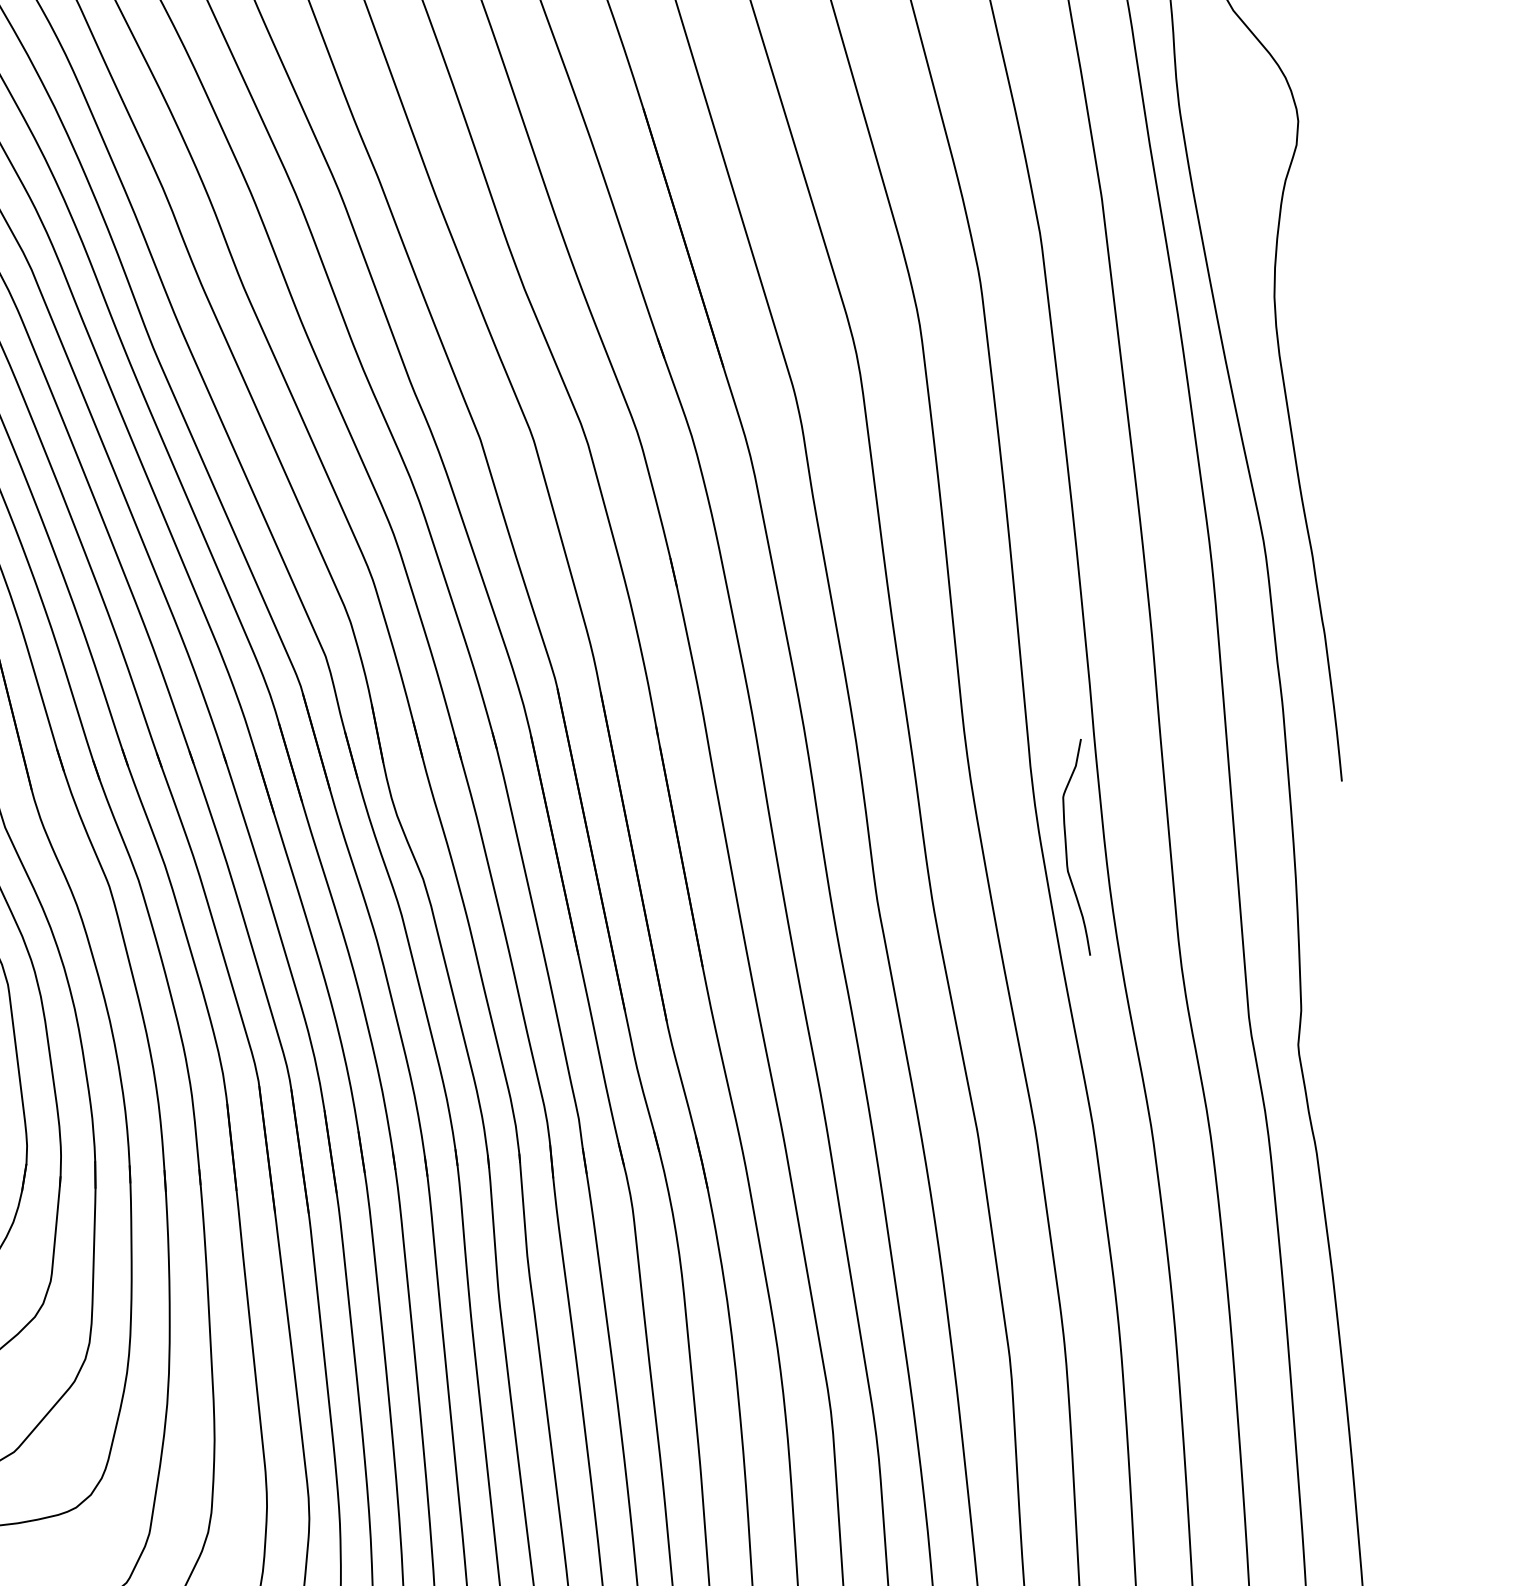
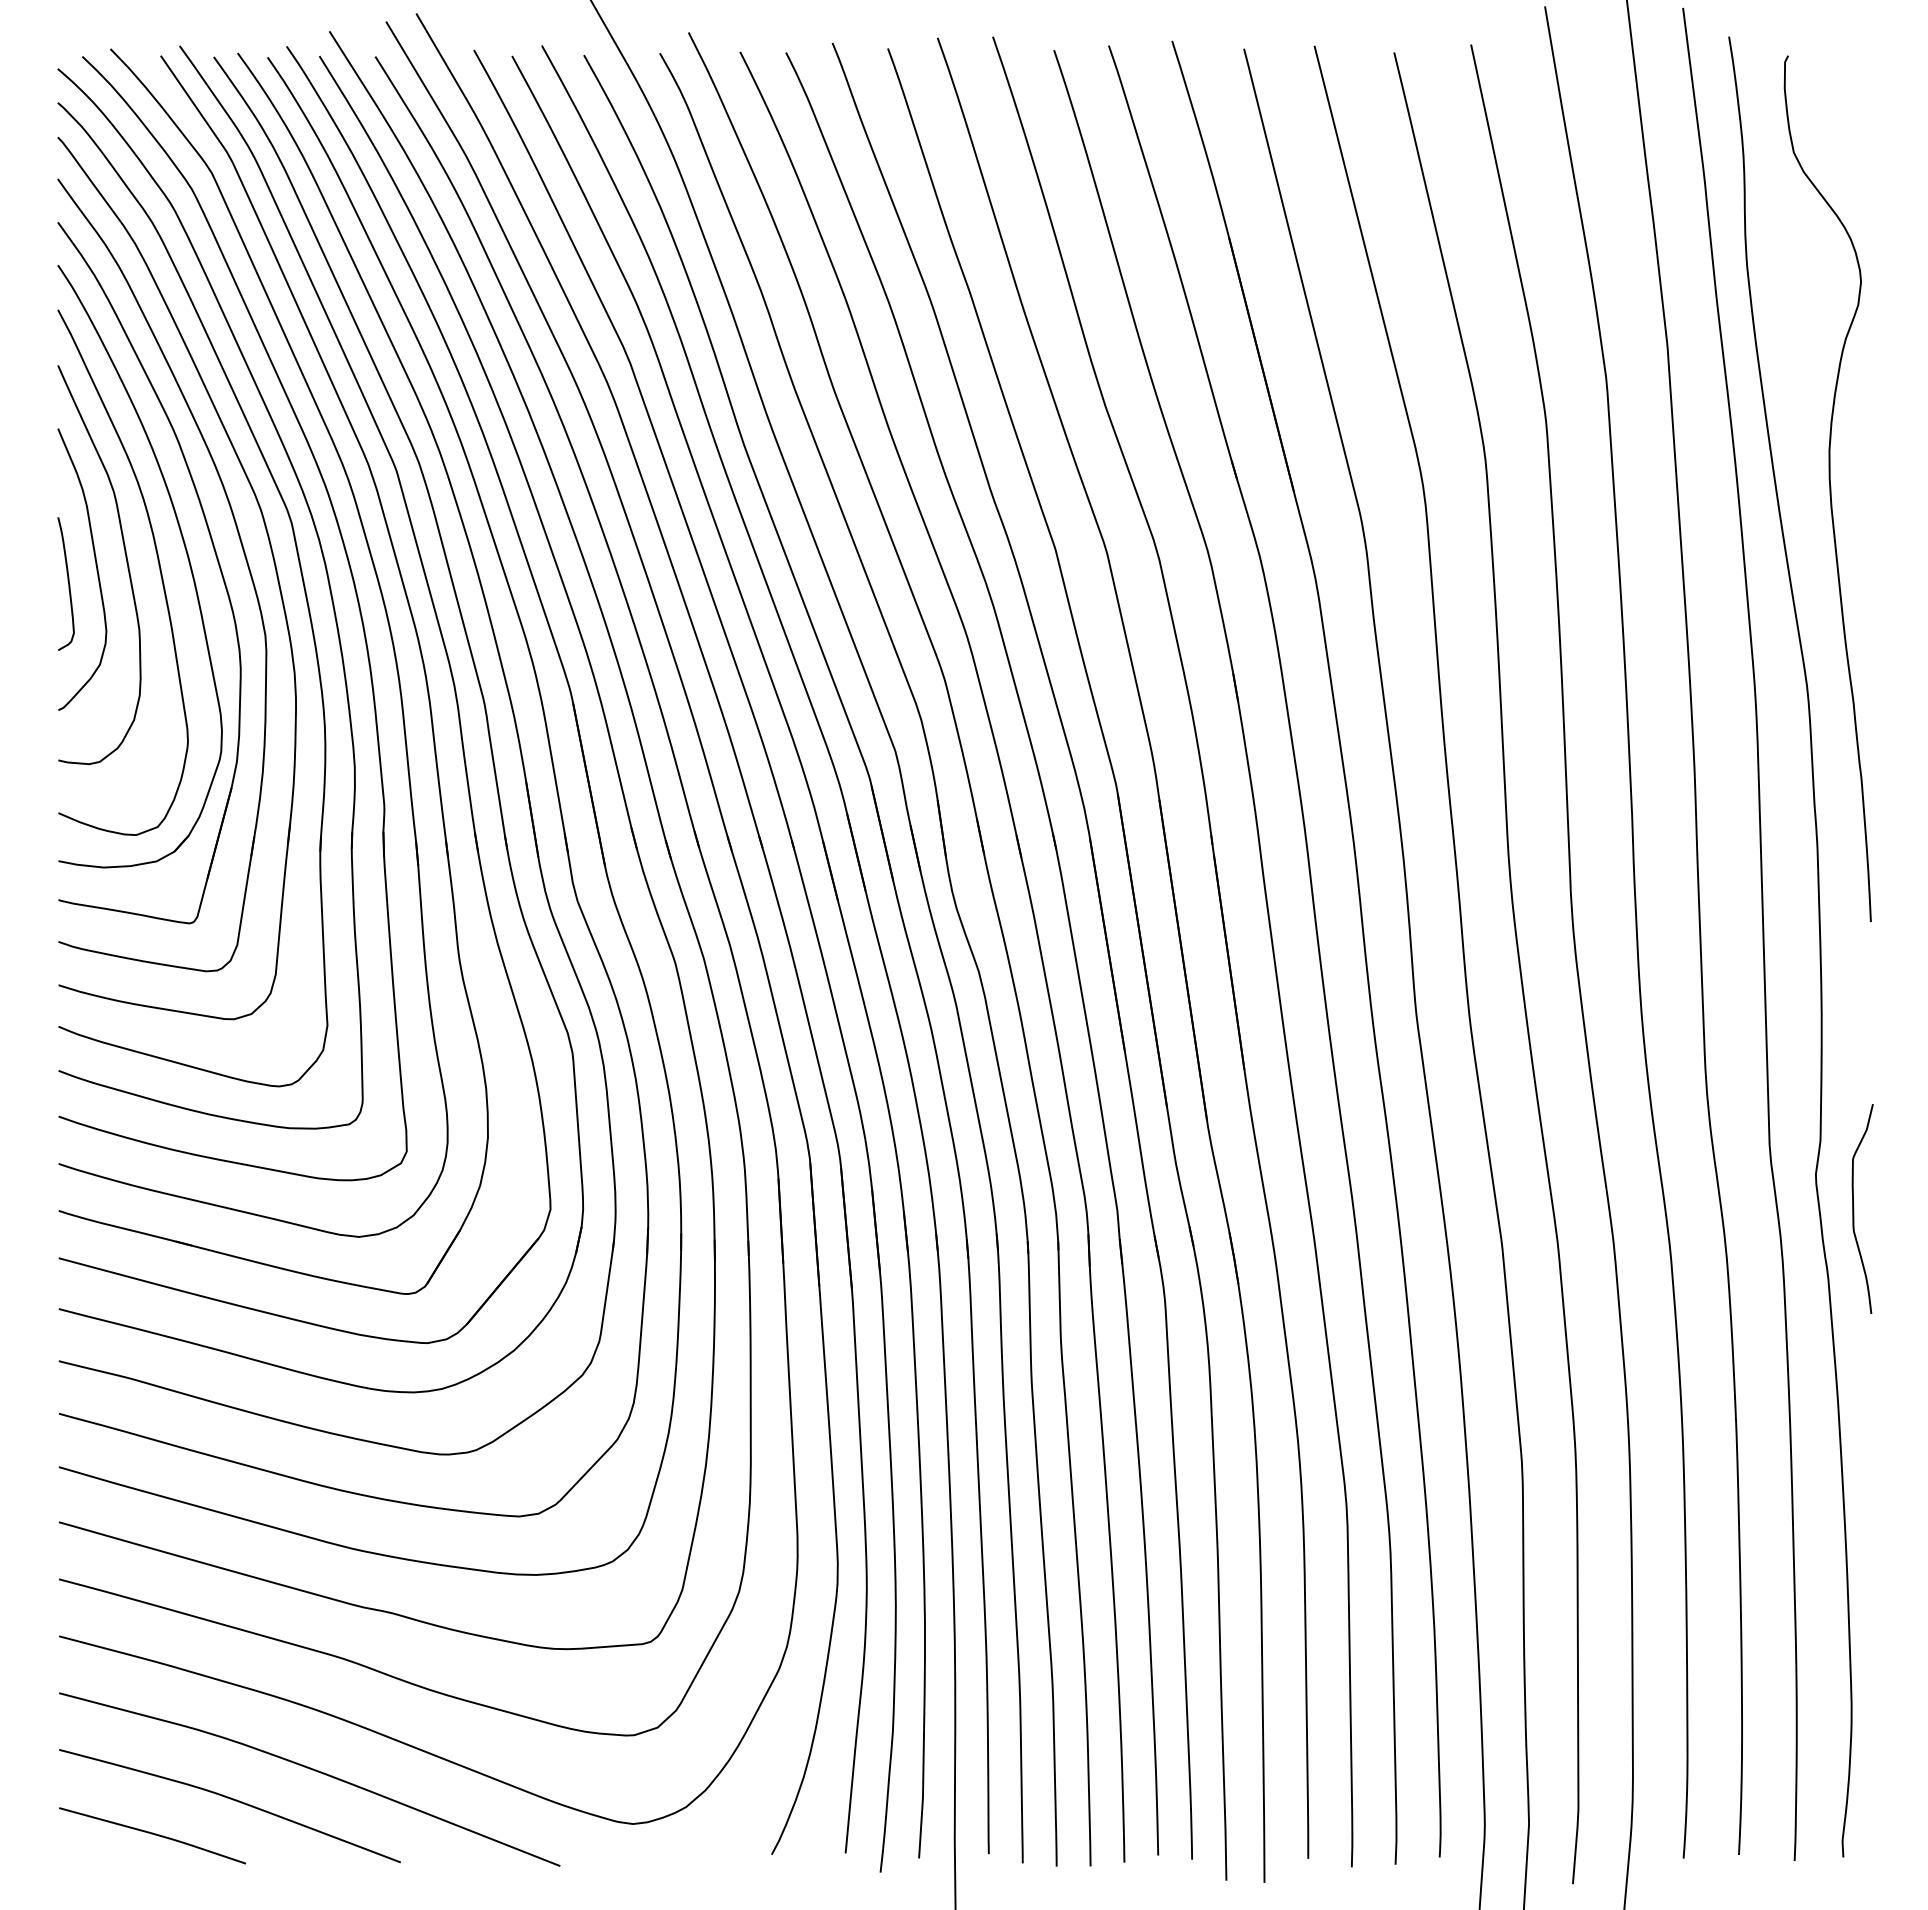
curve: (1067, 847) -> (1854, 1208), moved

